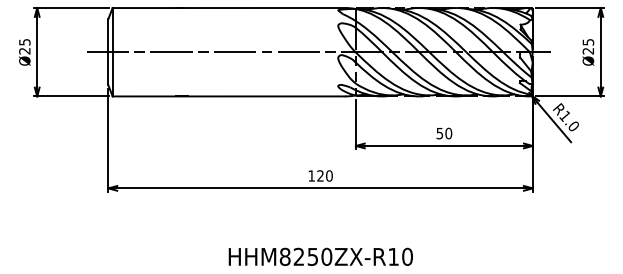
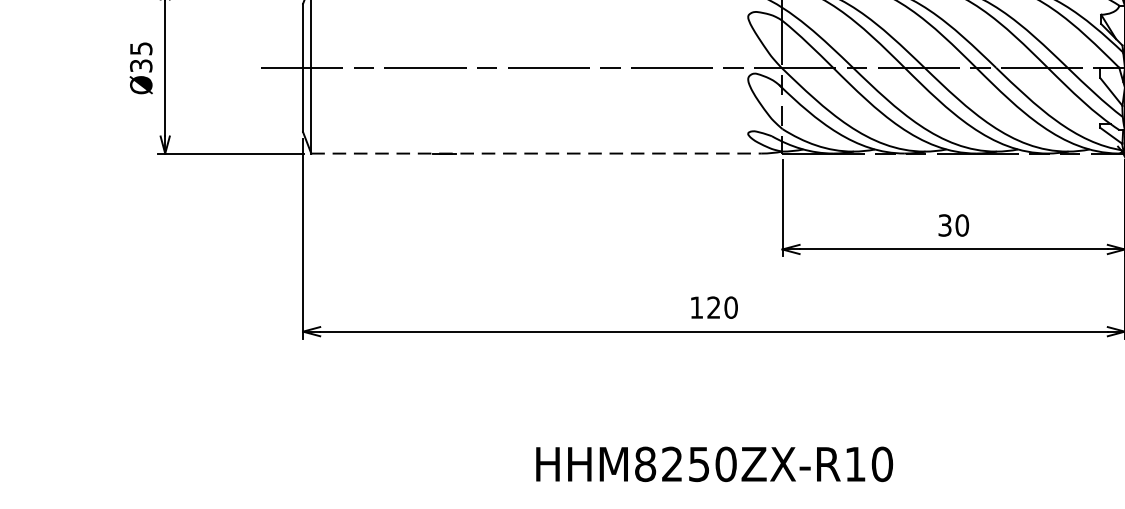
text: (24, 50) -> (140, 64), Ø25 -> Ø35
line: (229, 96) -> (537, 153), solid -> dashed
text: (439, 132) -> (944, 223), 50 -> 30

